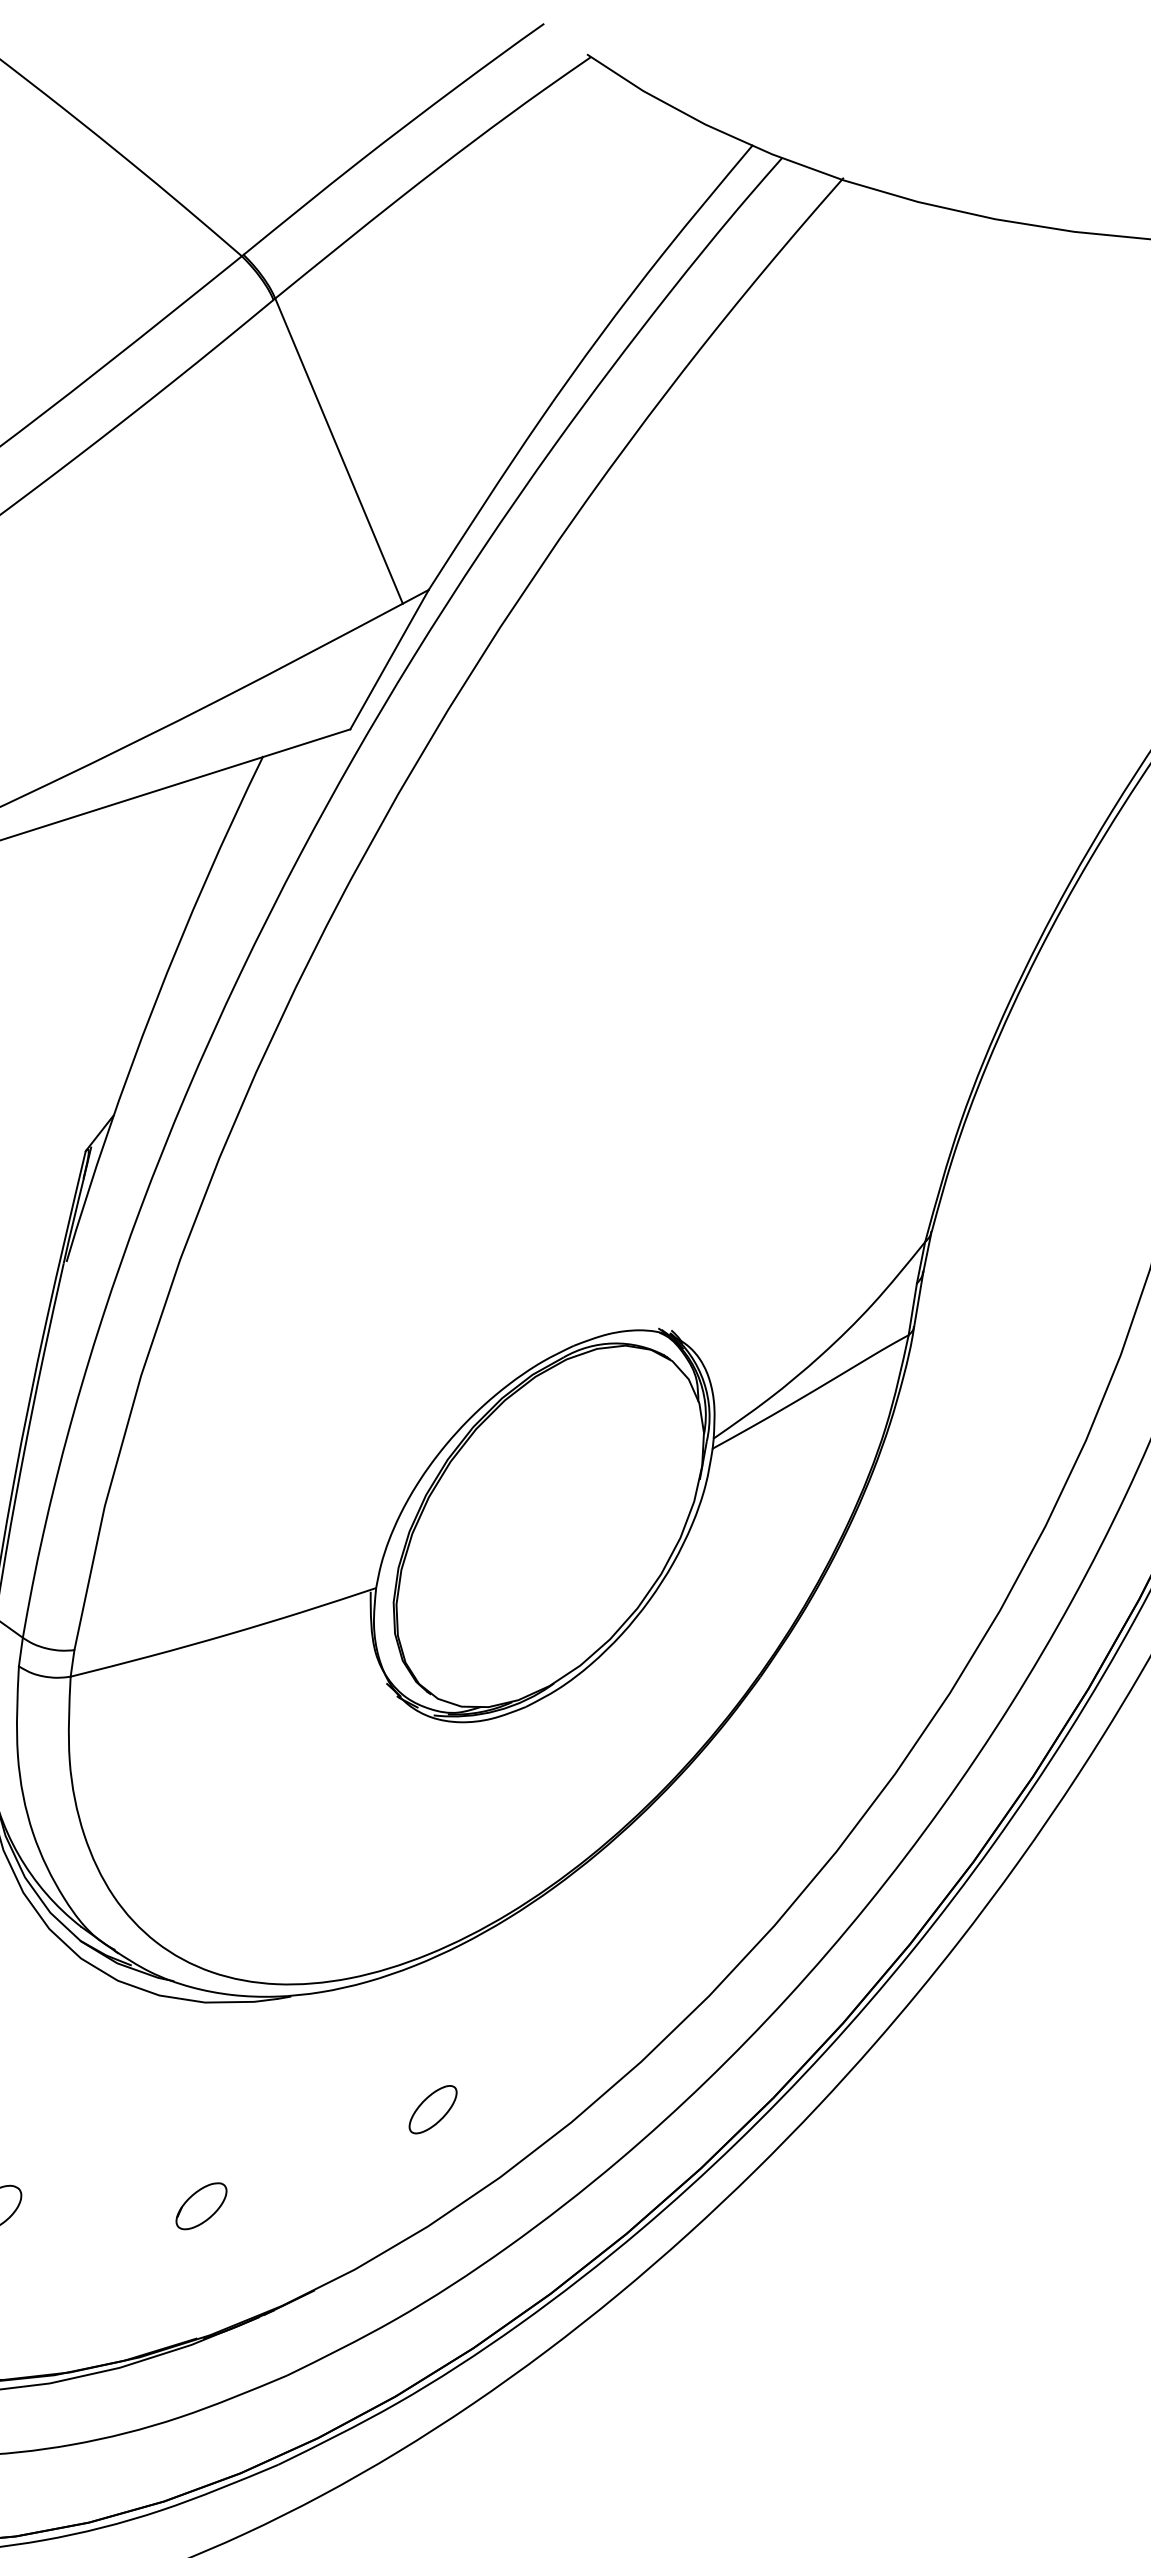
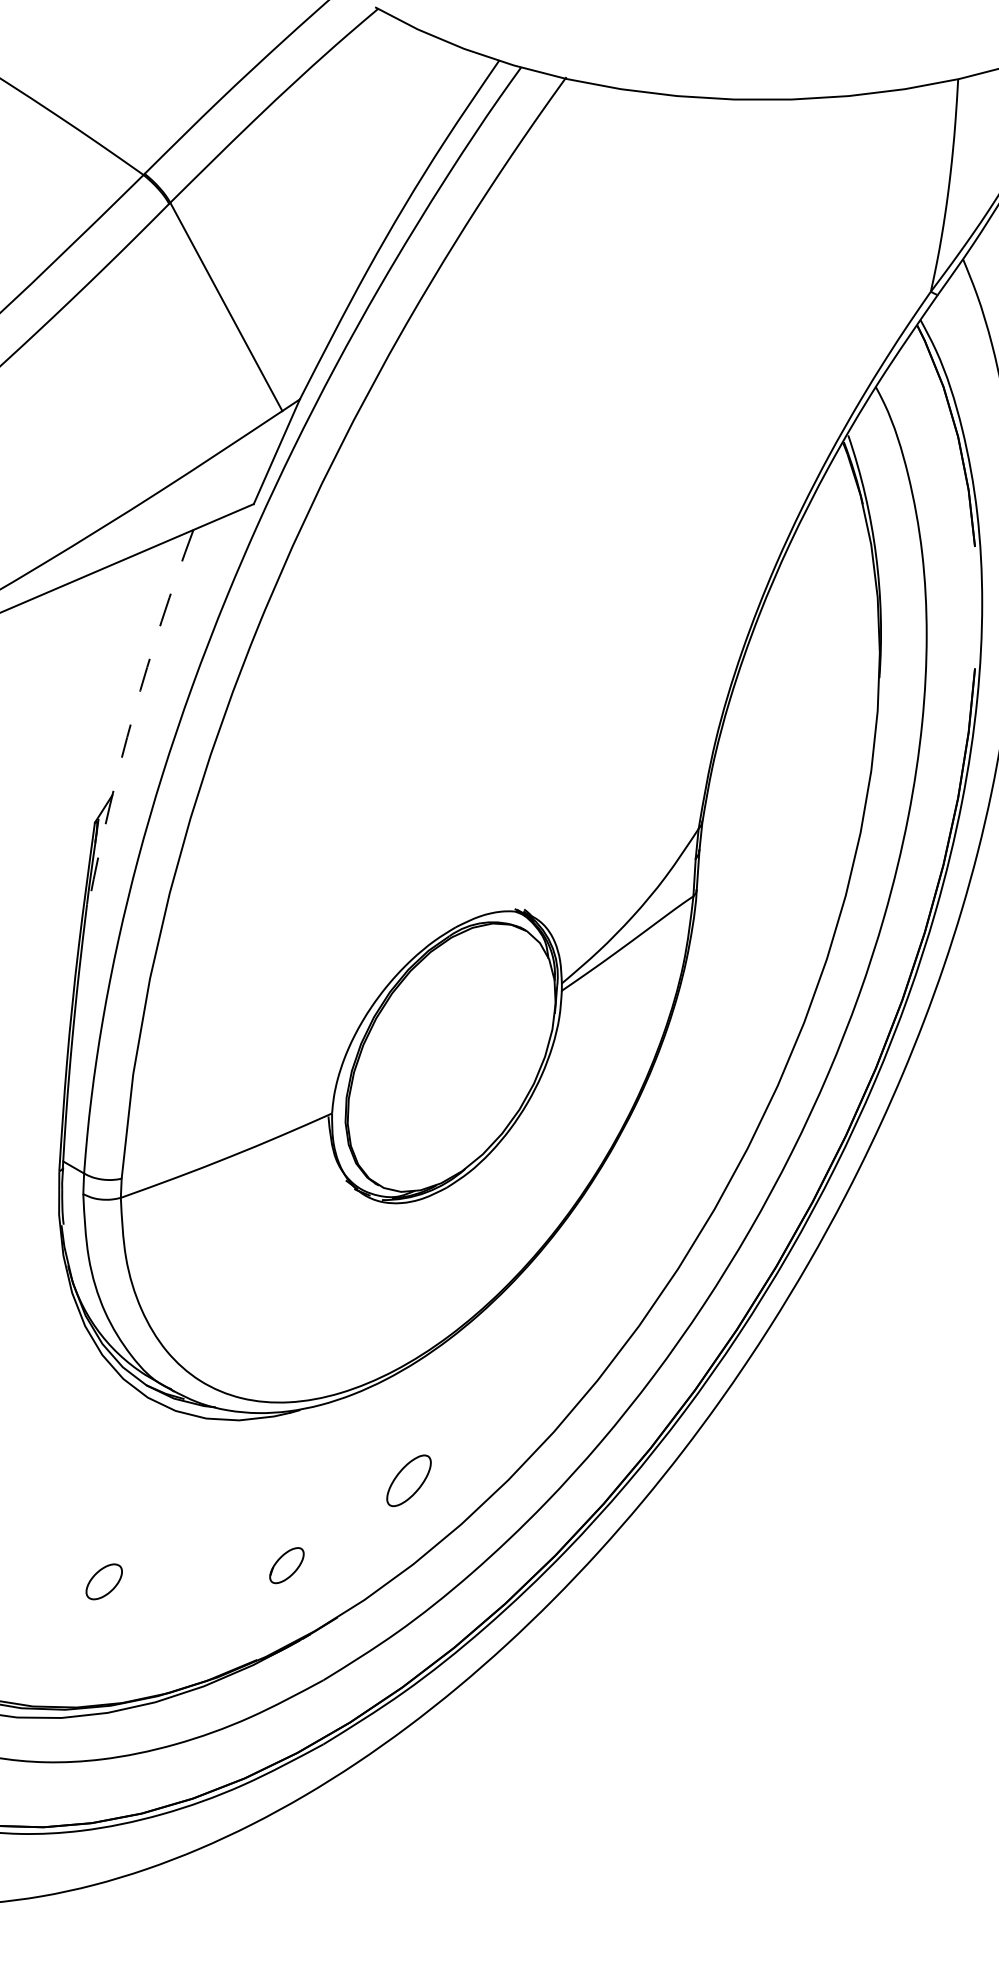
arc: (154, 1004) -> (133, 713), solid -> dashed
part: (432, 2109) -> (408, 1480), size x1.4
part: (200, 2206) -> (286, 1565), moved

